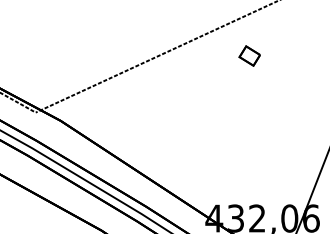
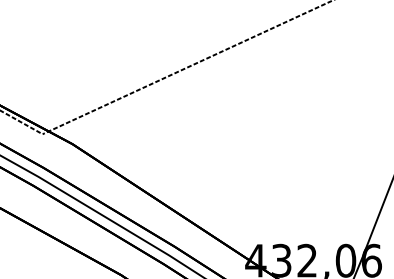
part: (249, 55) -> (297, 66), removed

